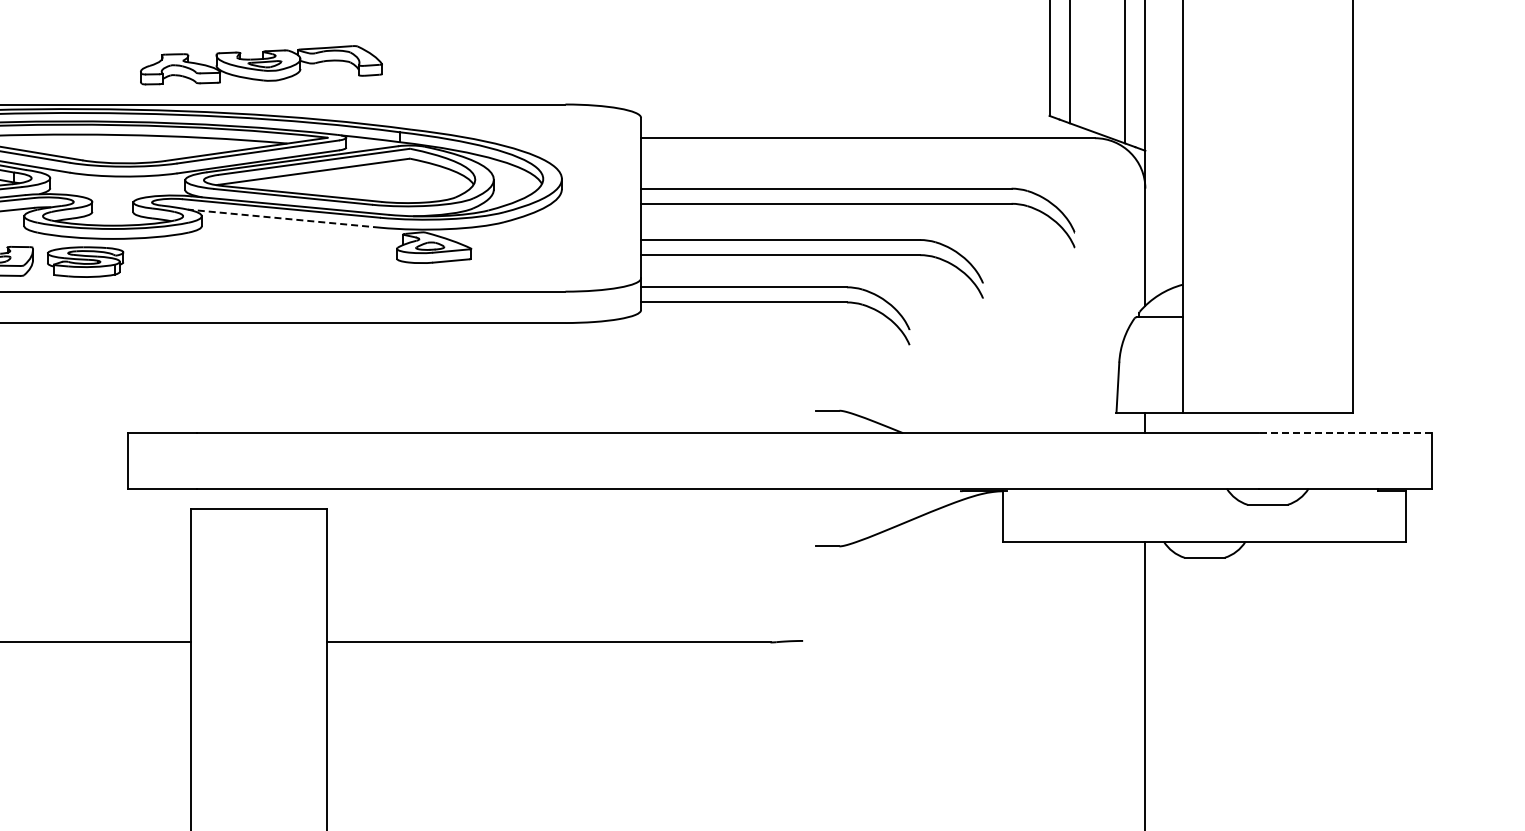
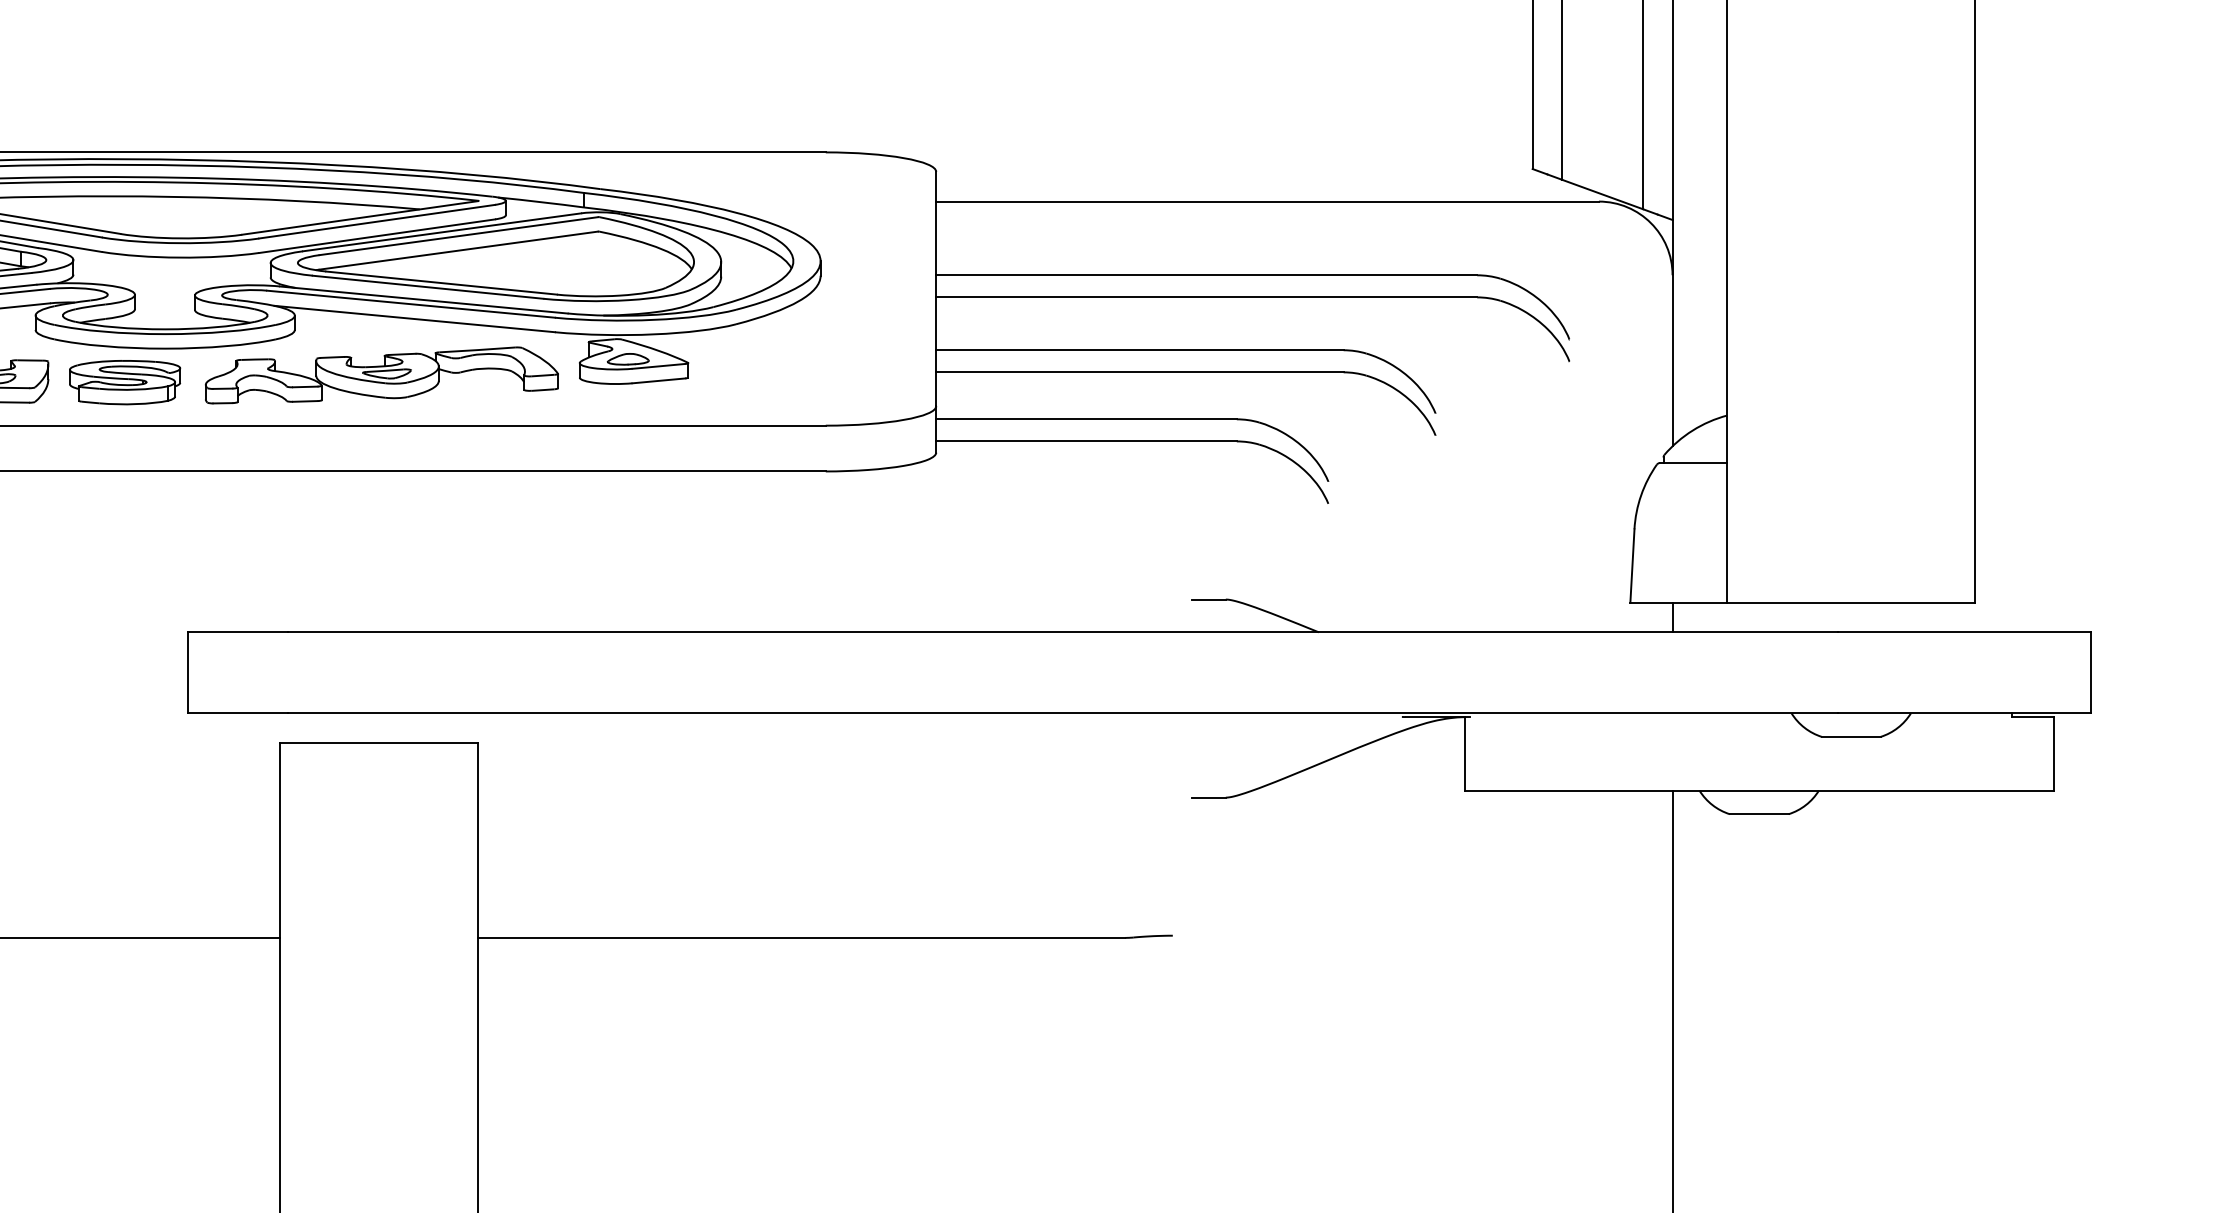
part: (261, 65) -> (381, 375), moved
line: (283, 218) -> (414, 318), dashed -> solid
line: (1344, 433) -> (1963, 632), dashed -> solid

